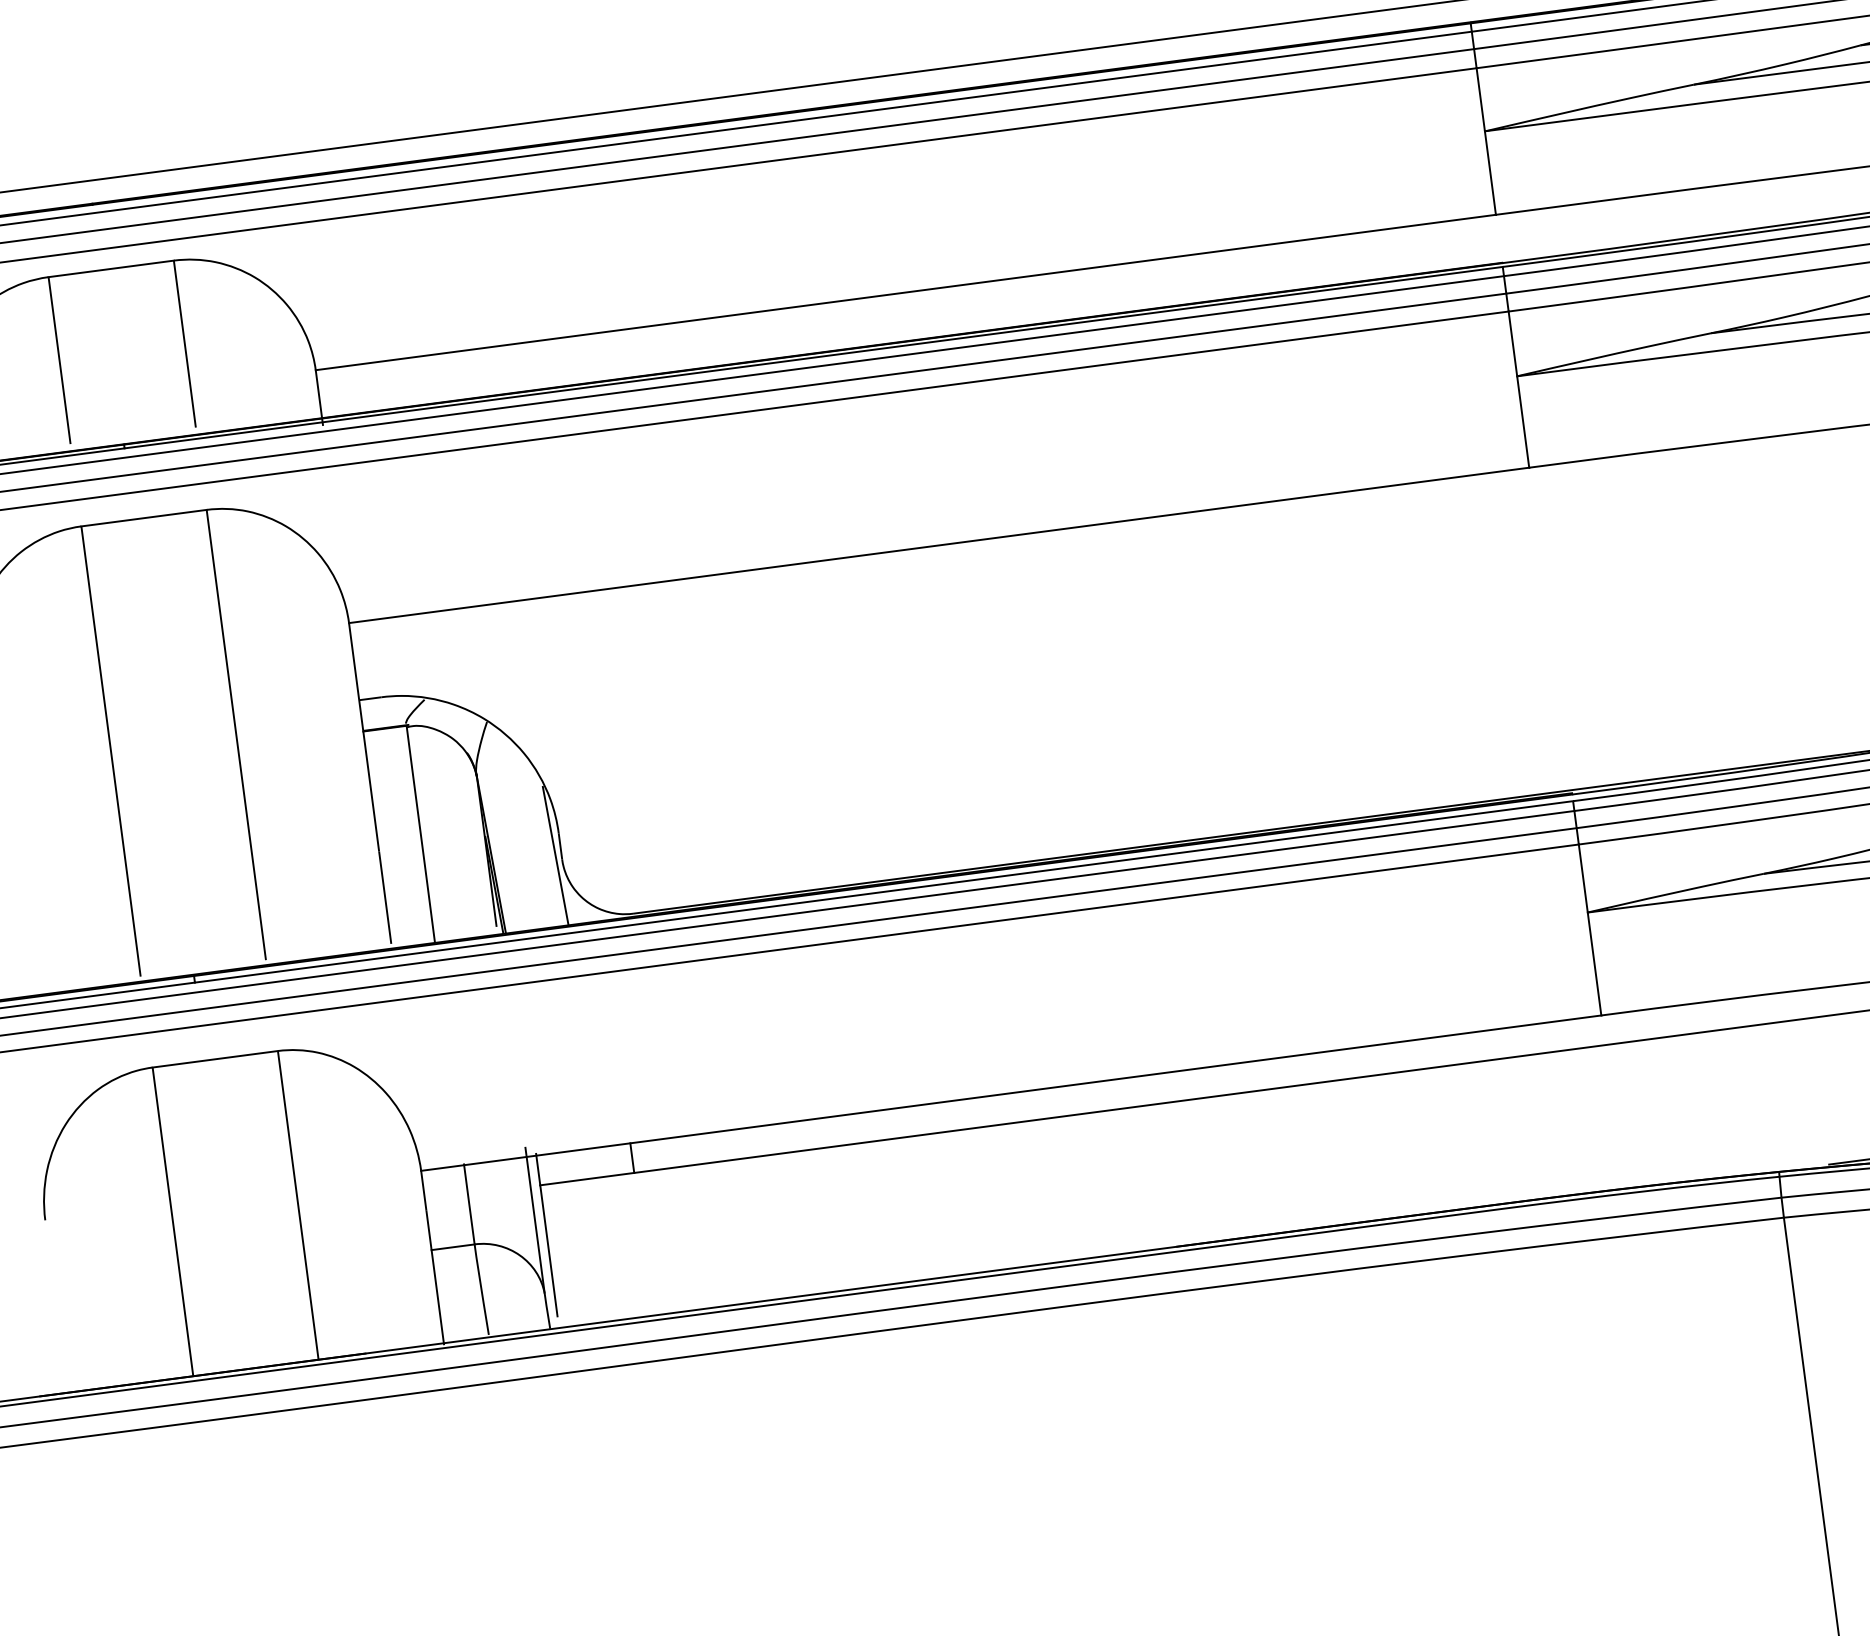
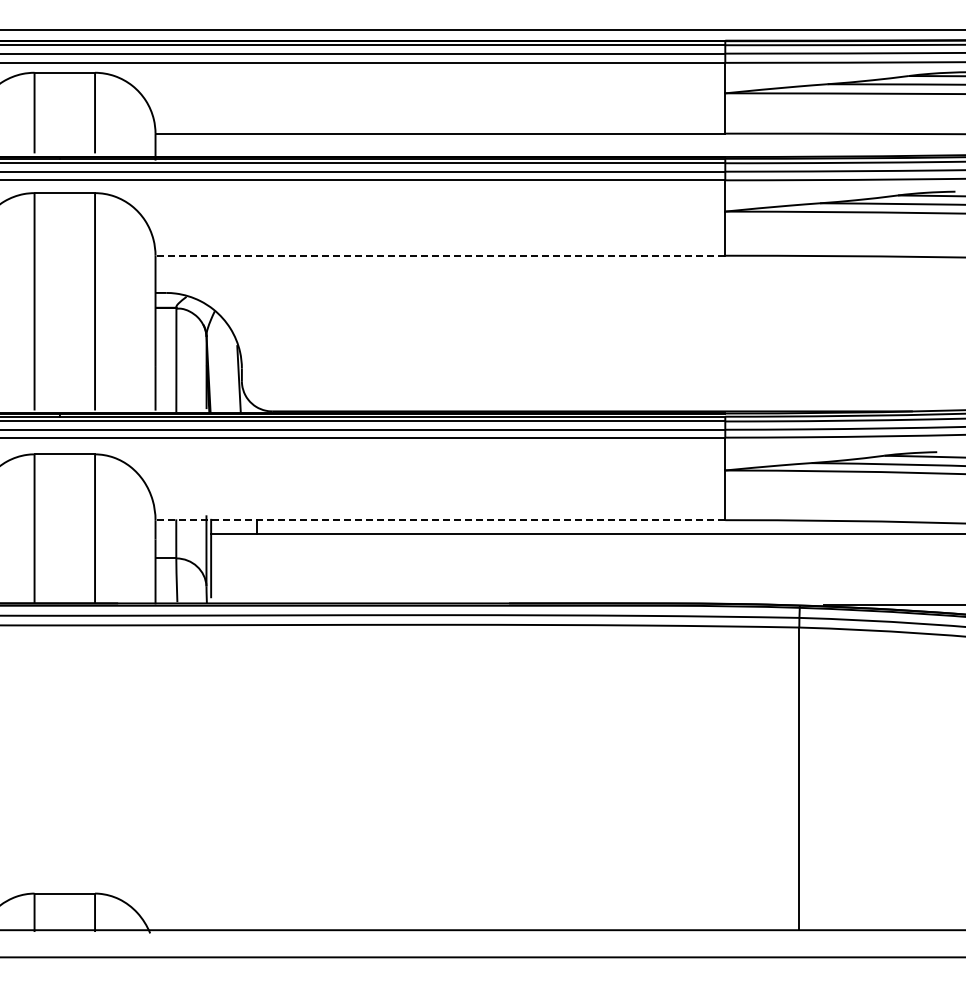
line: (939, 544) -> (440, 255), solid -> dashed
line: (1011, 1093) -> (440, 520), solid -> dashed

